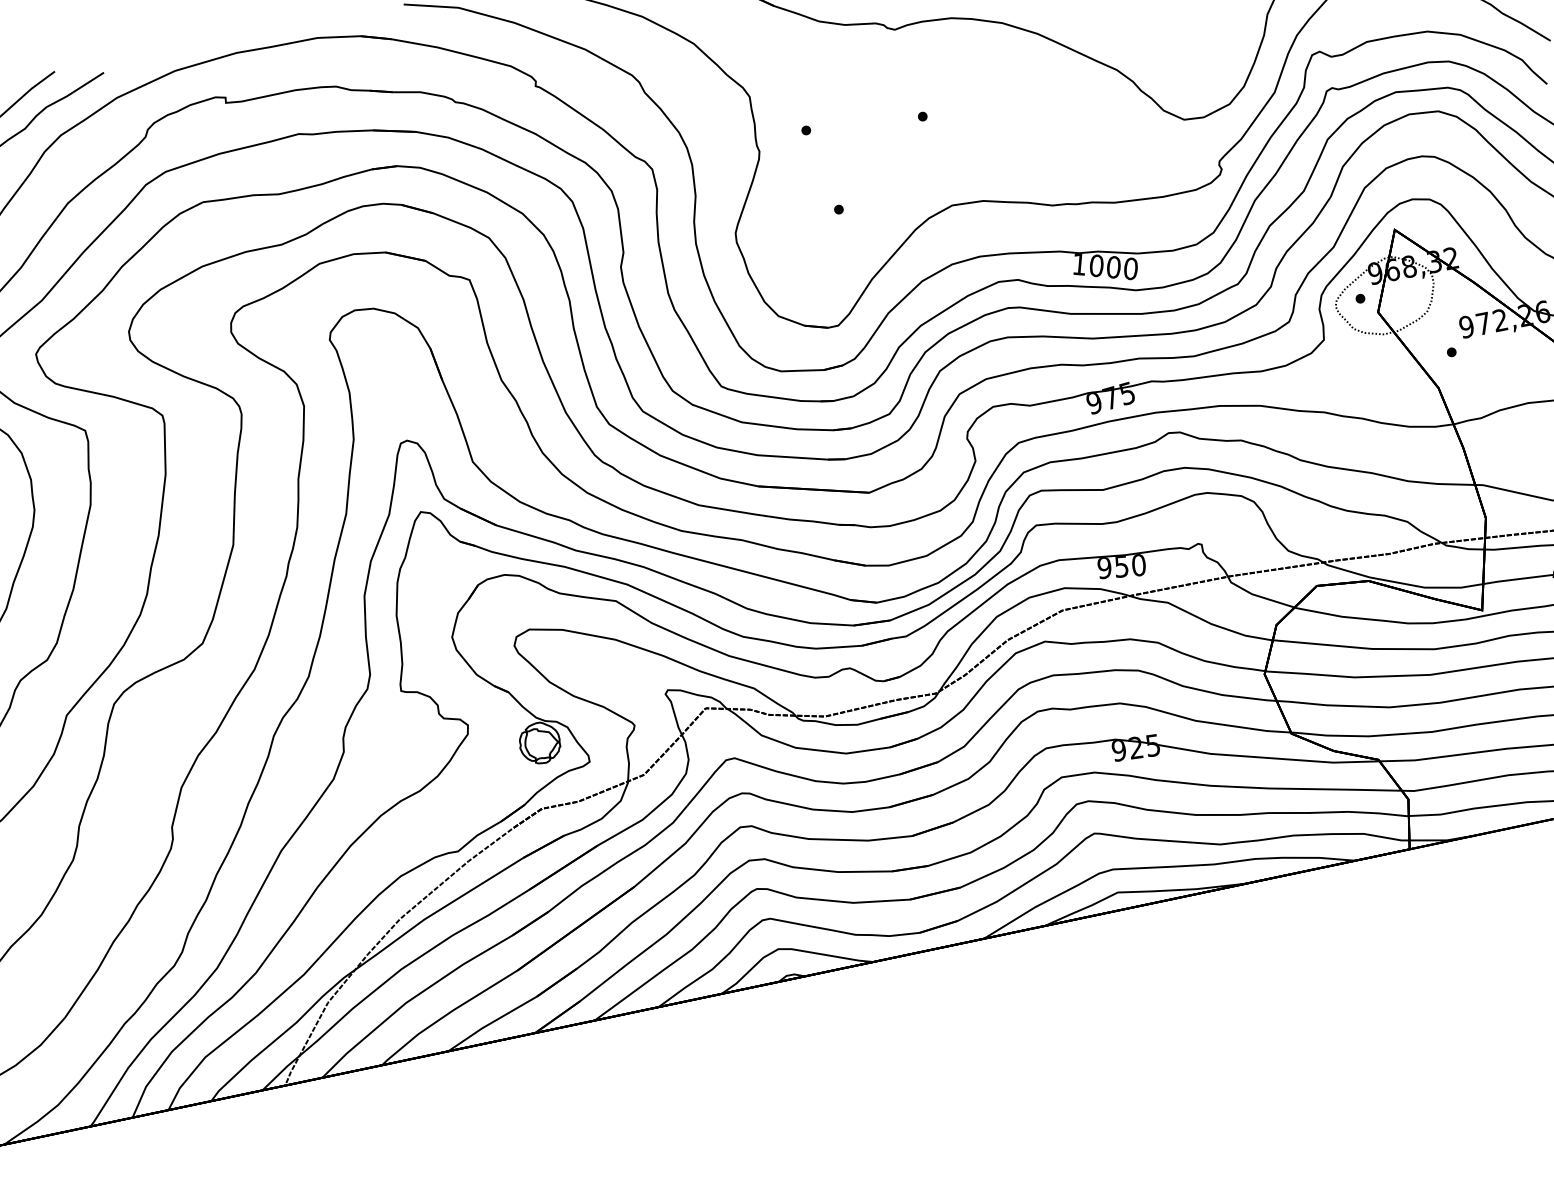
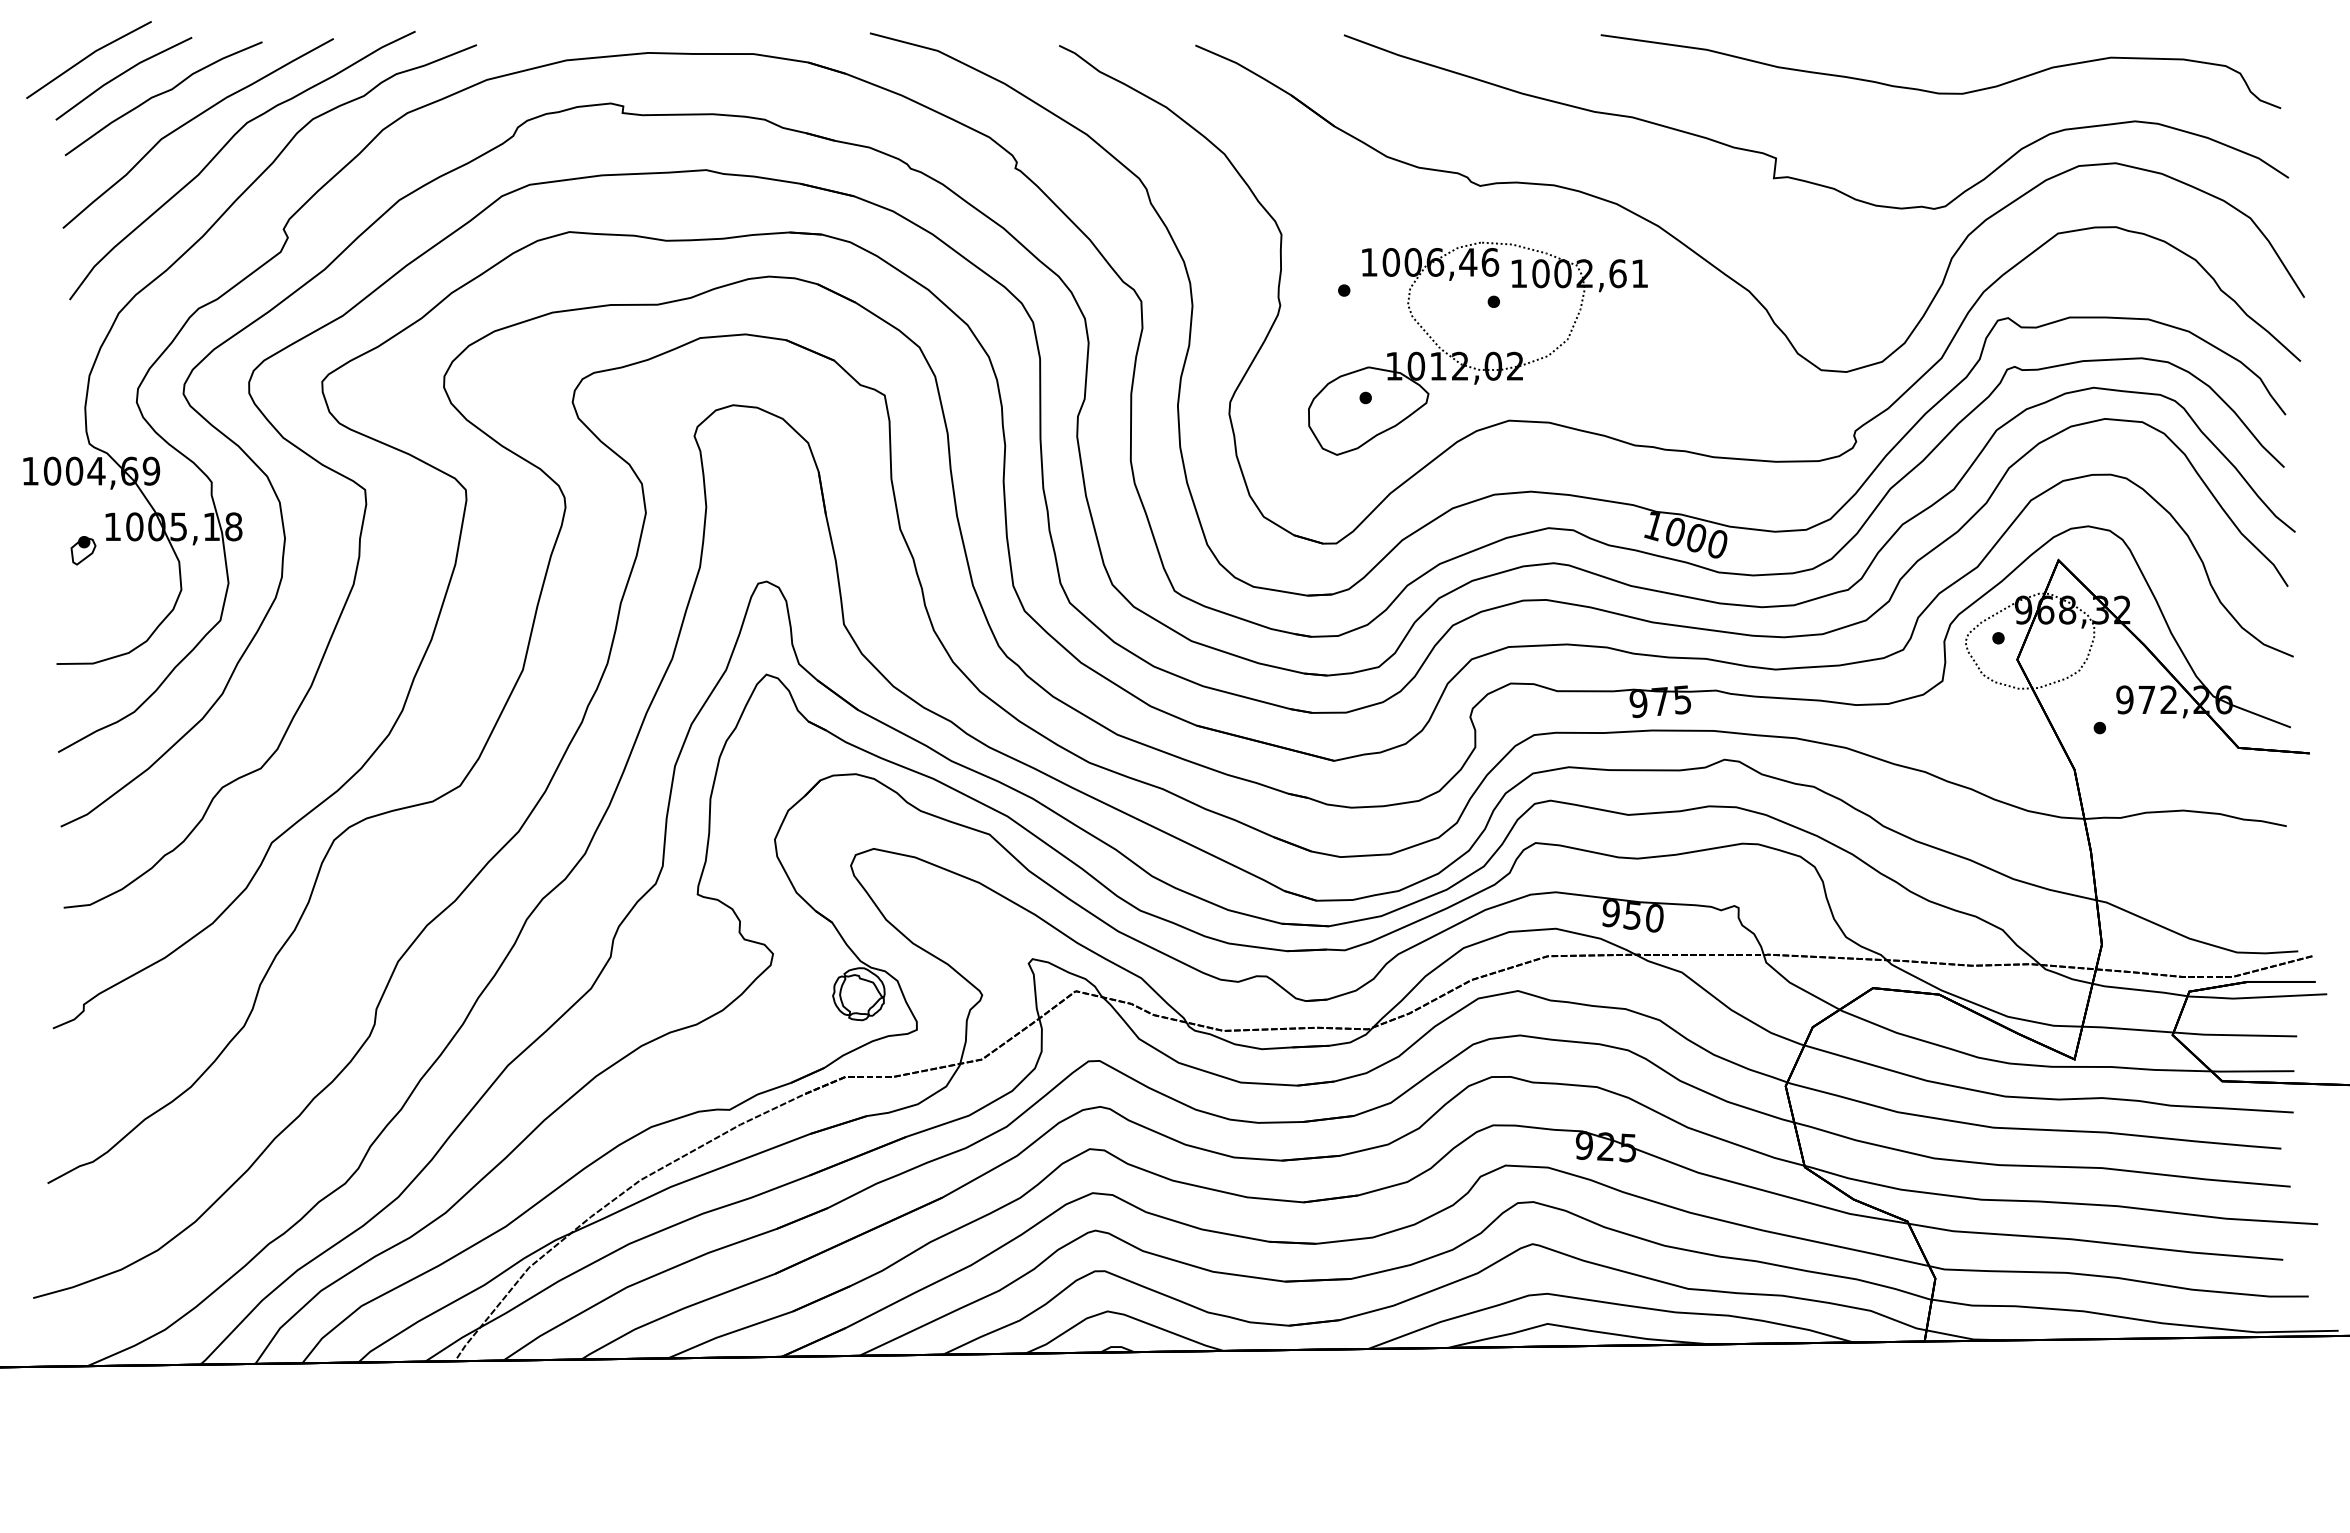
part: (925, 157) -> (1487, 354), added

